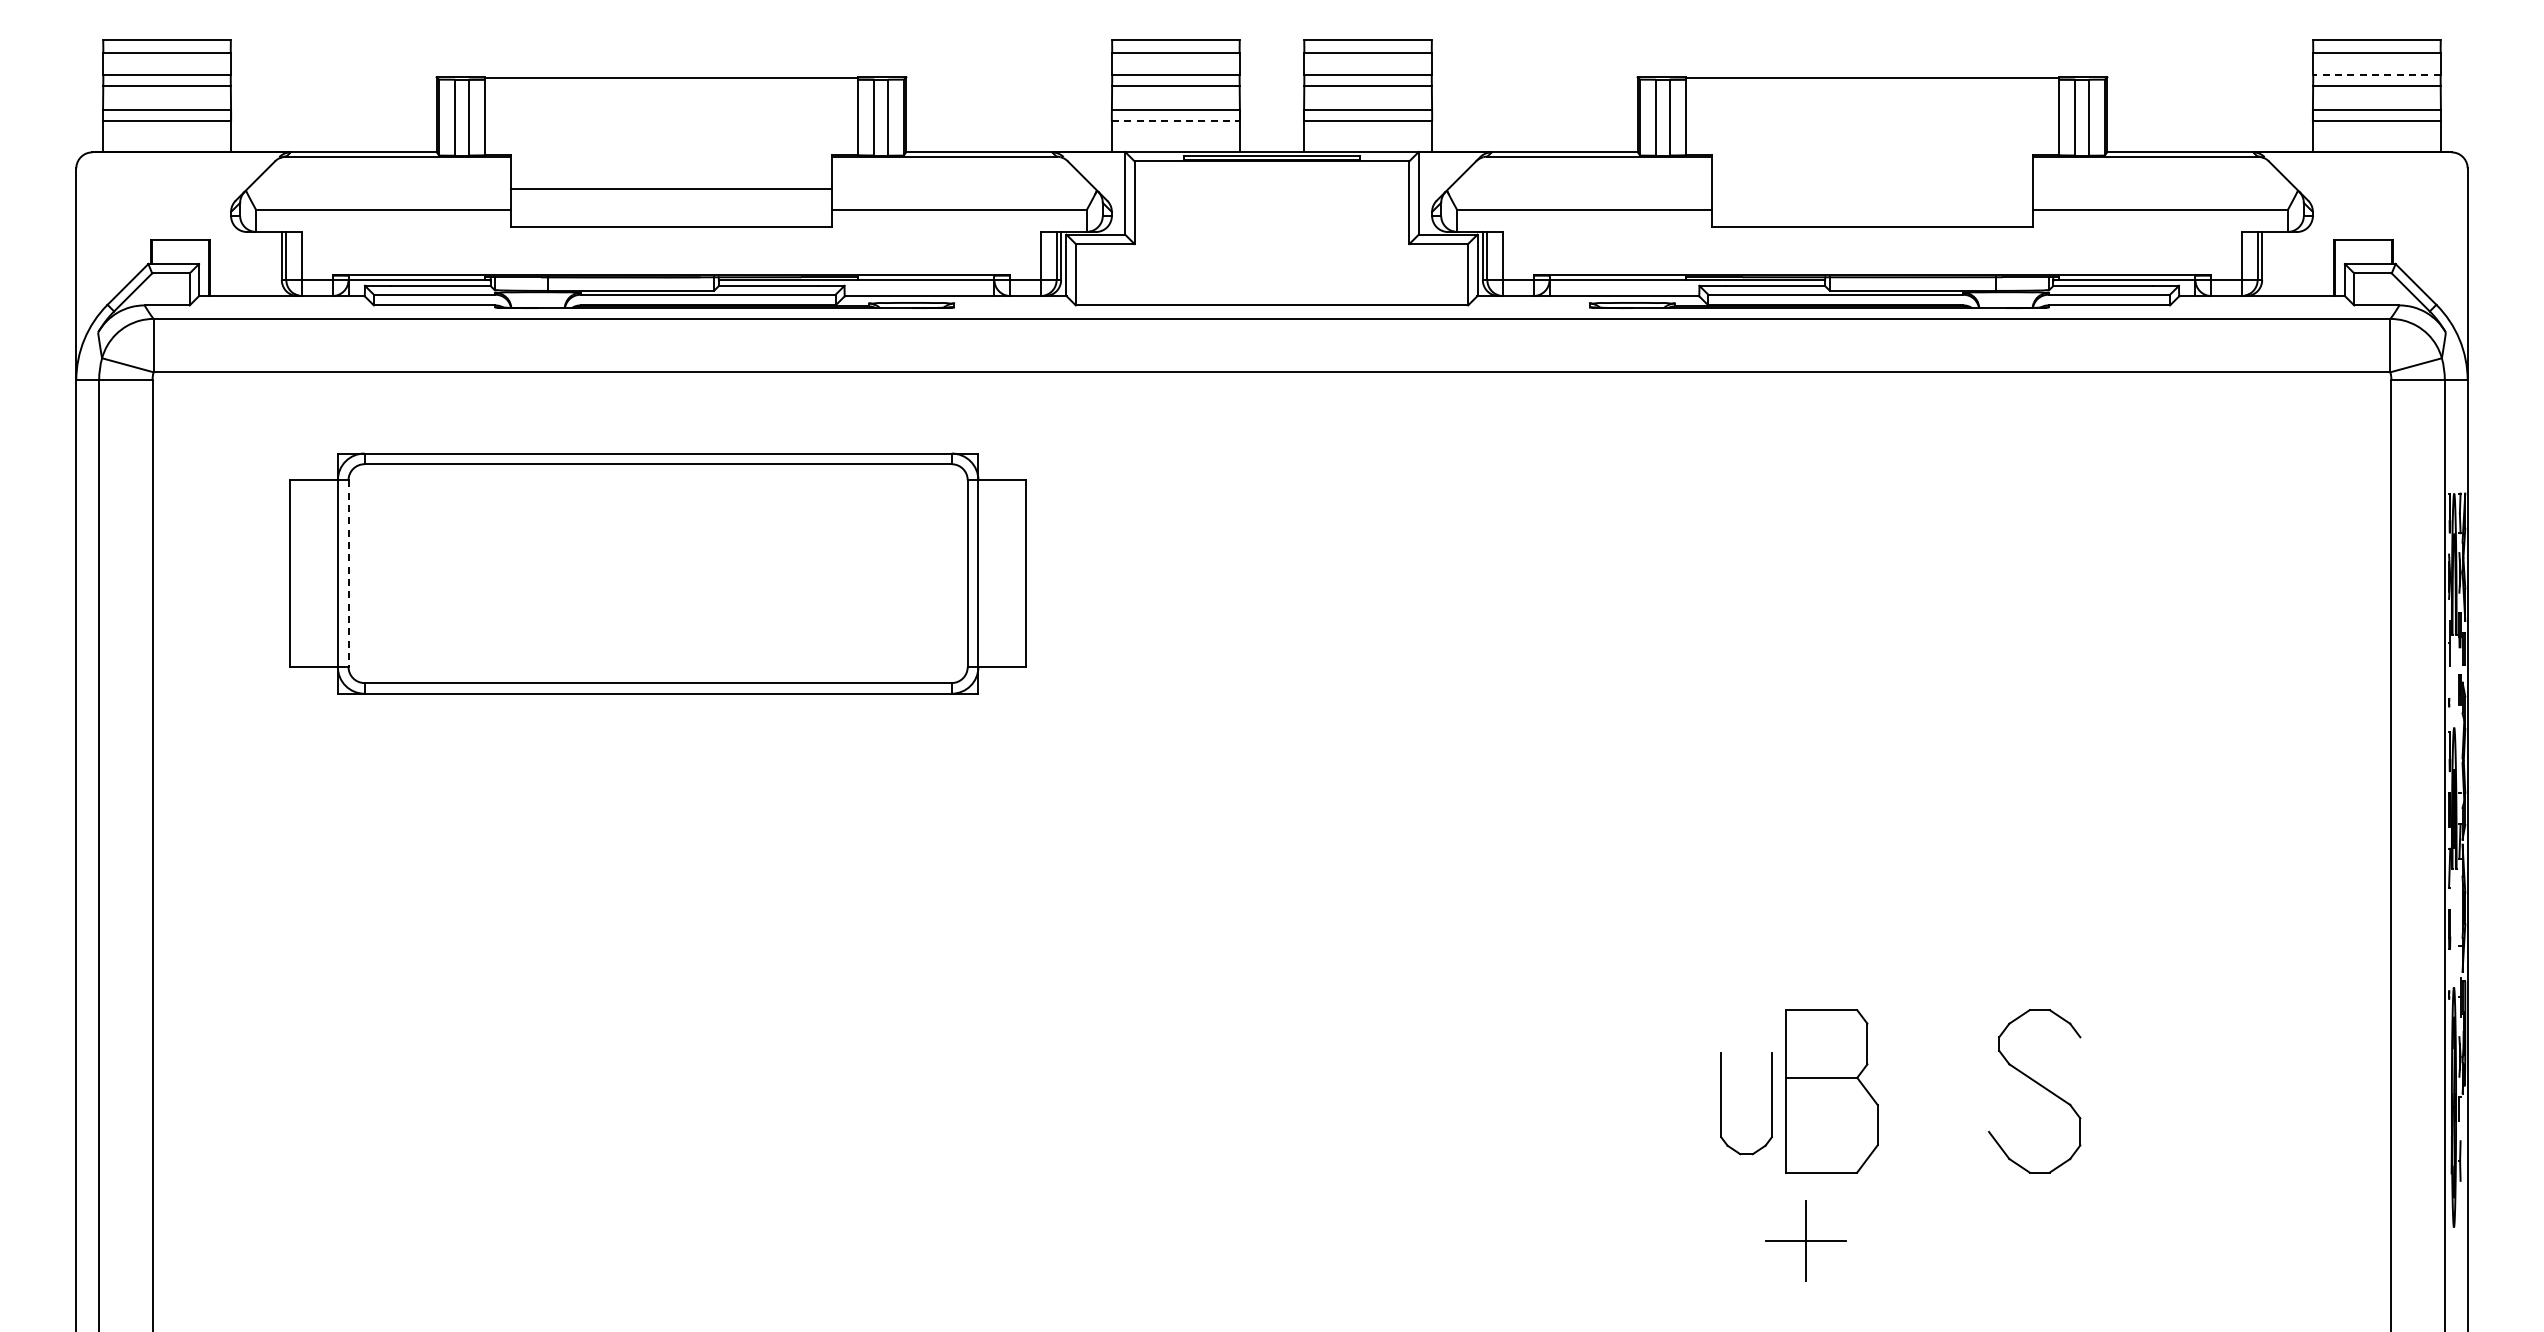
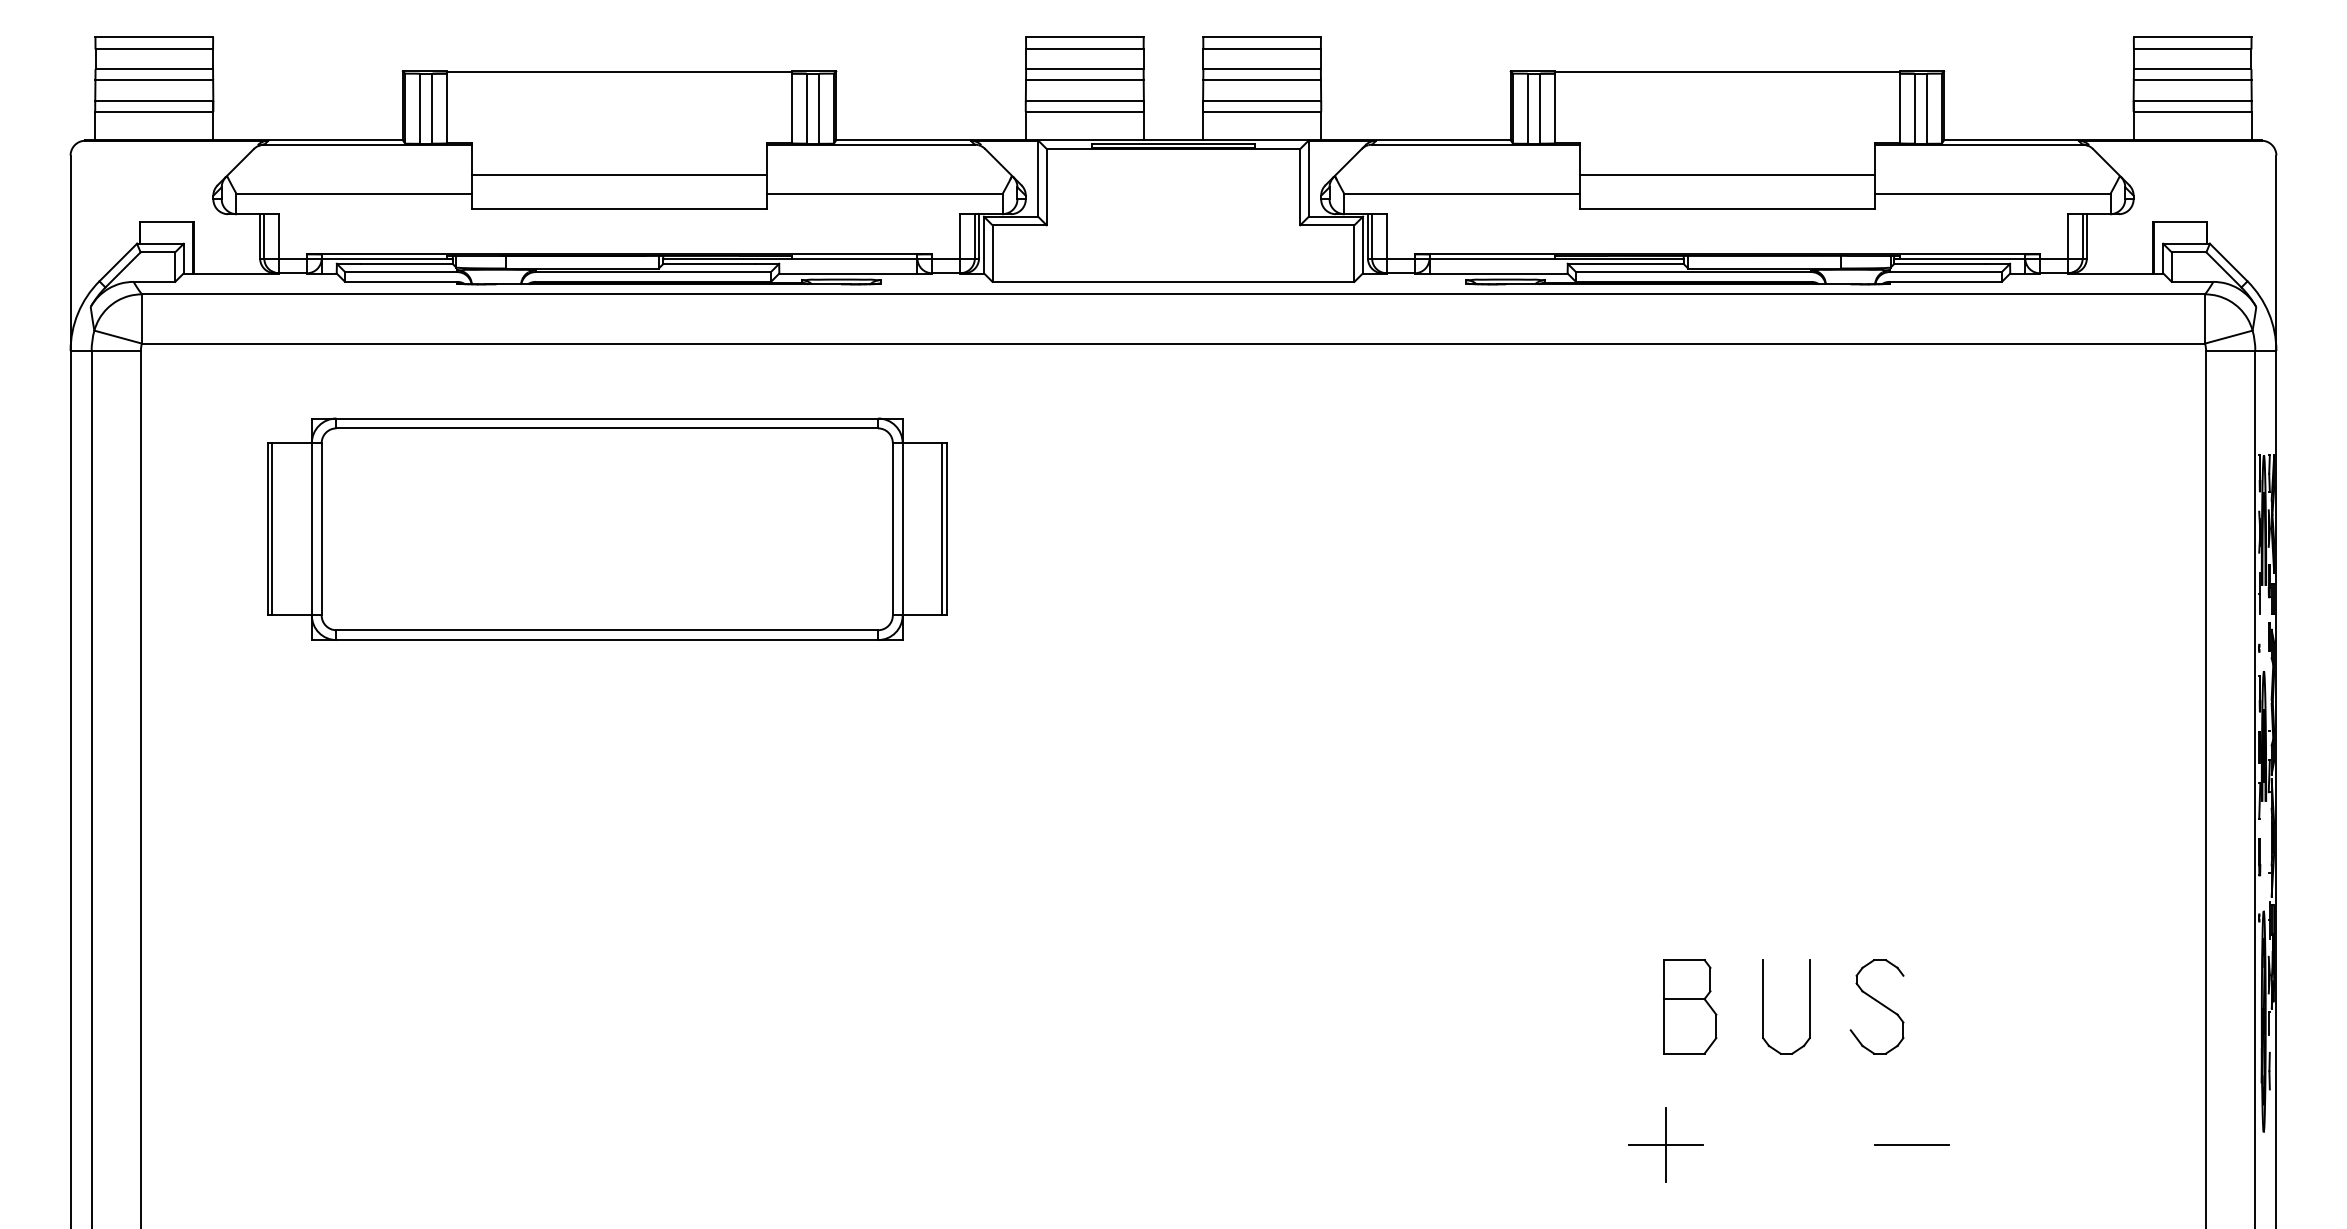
line: (2376, 74) -> (2192, 68), dashed -> solid
line: (1176, 121) -> (1085, 112), dashed -> solid
line: (1872, 189) -> (1727, 174), added
line: (295, 573) -> (272, 529), added
line: (1021, 573) -> (942, 529), added
line: (348, 574) -> (321, 530), dashed -> solid
part: (1831, 1091) -> (1689, 1006), size x0.62
part: (2034, 1091) -> (1876, 1006), size x0.62
part: (1721, 1103) -> (1763, 1006), moved
line: (2072, 1240) -> (1911, 1144), added

